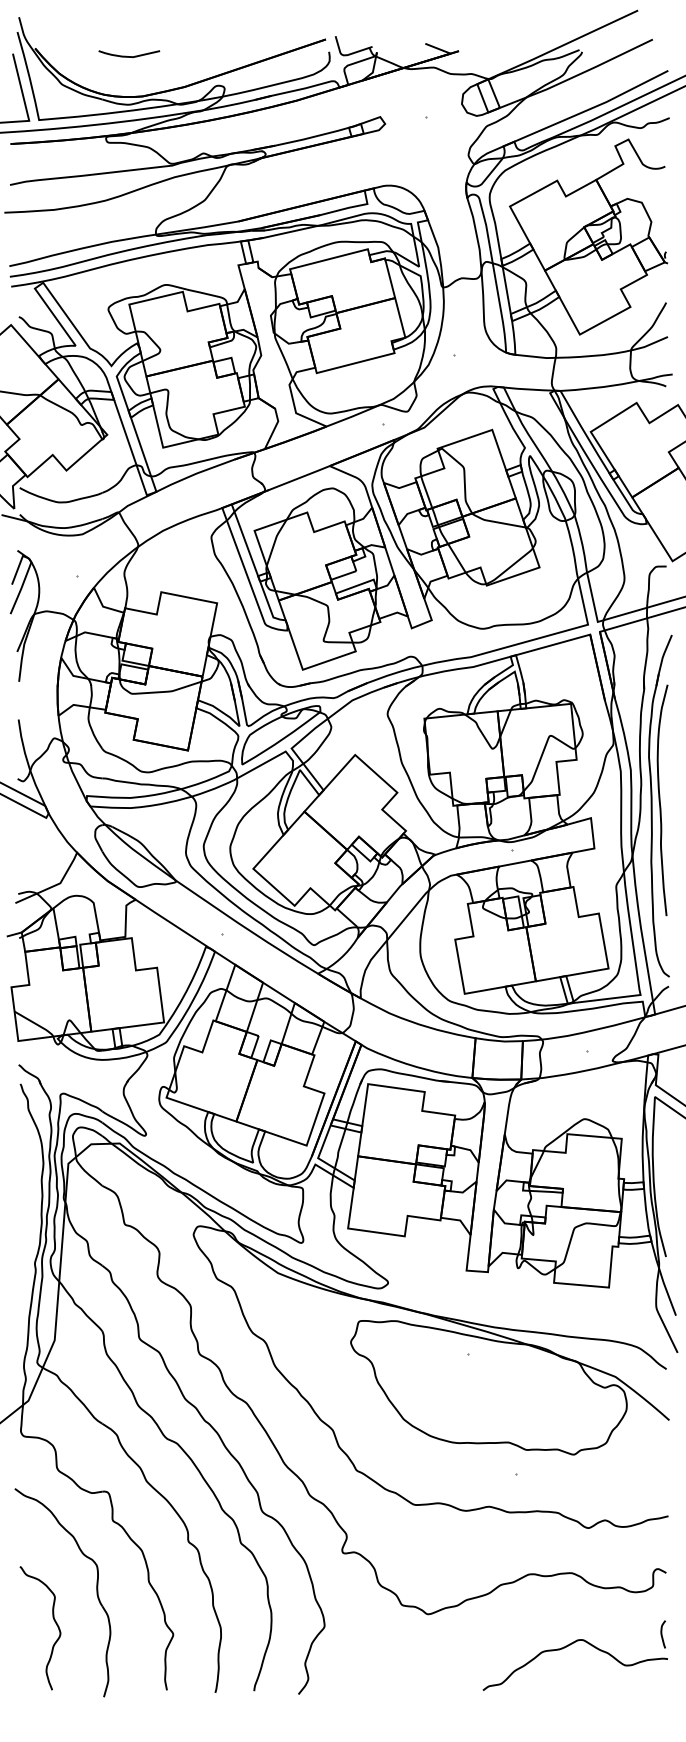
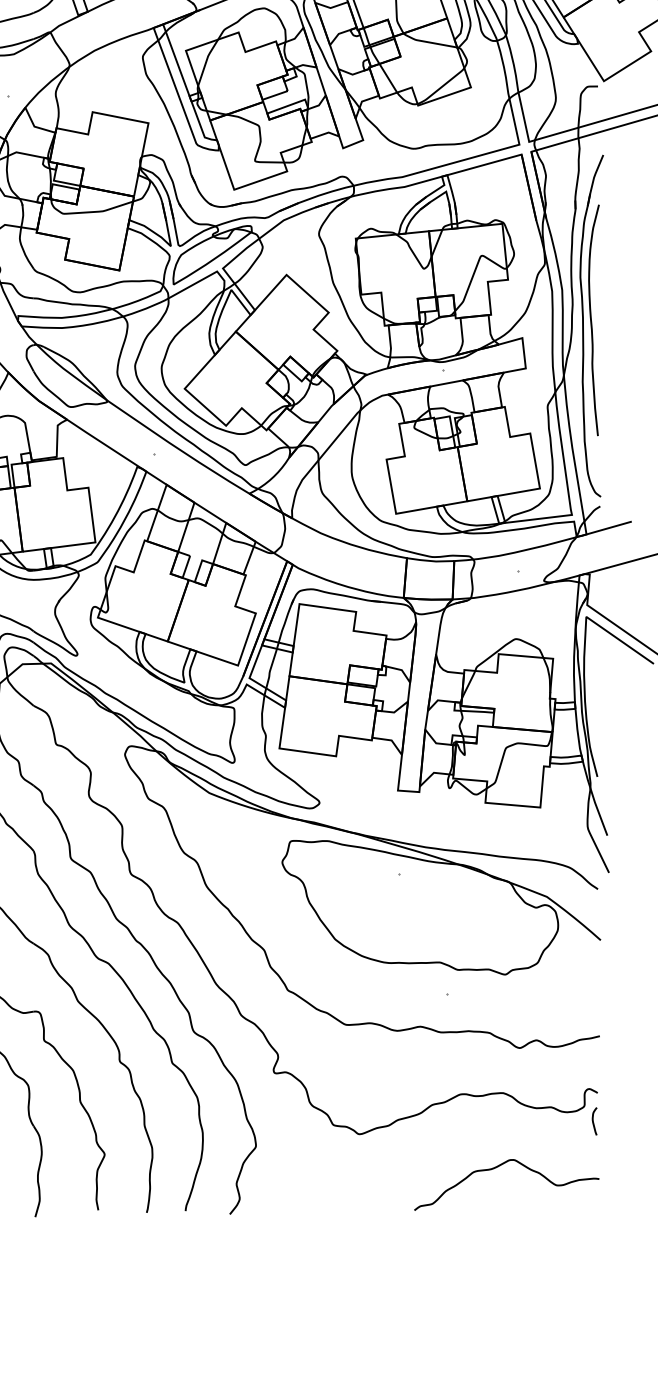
curve: (662, 1634) -> (593, 1121), moved

